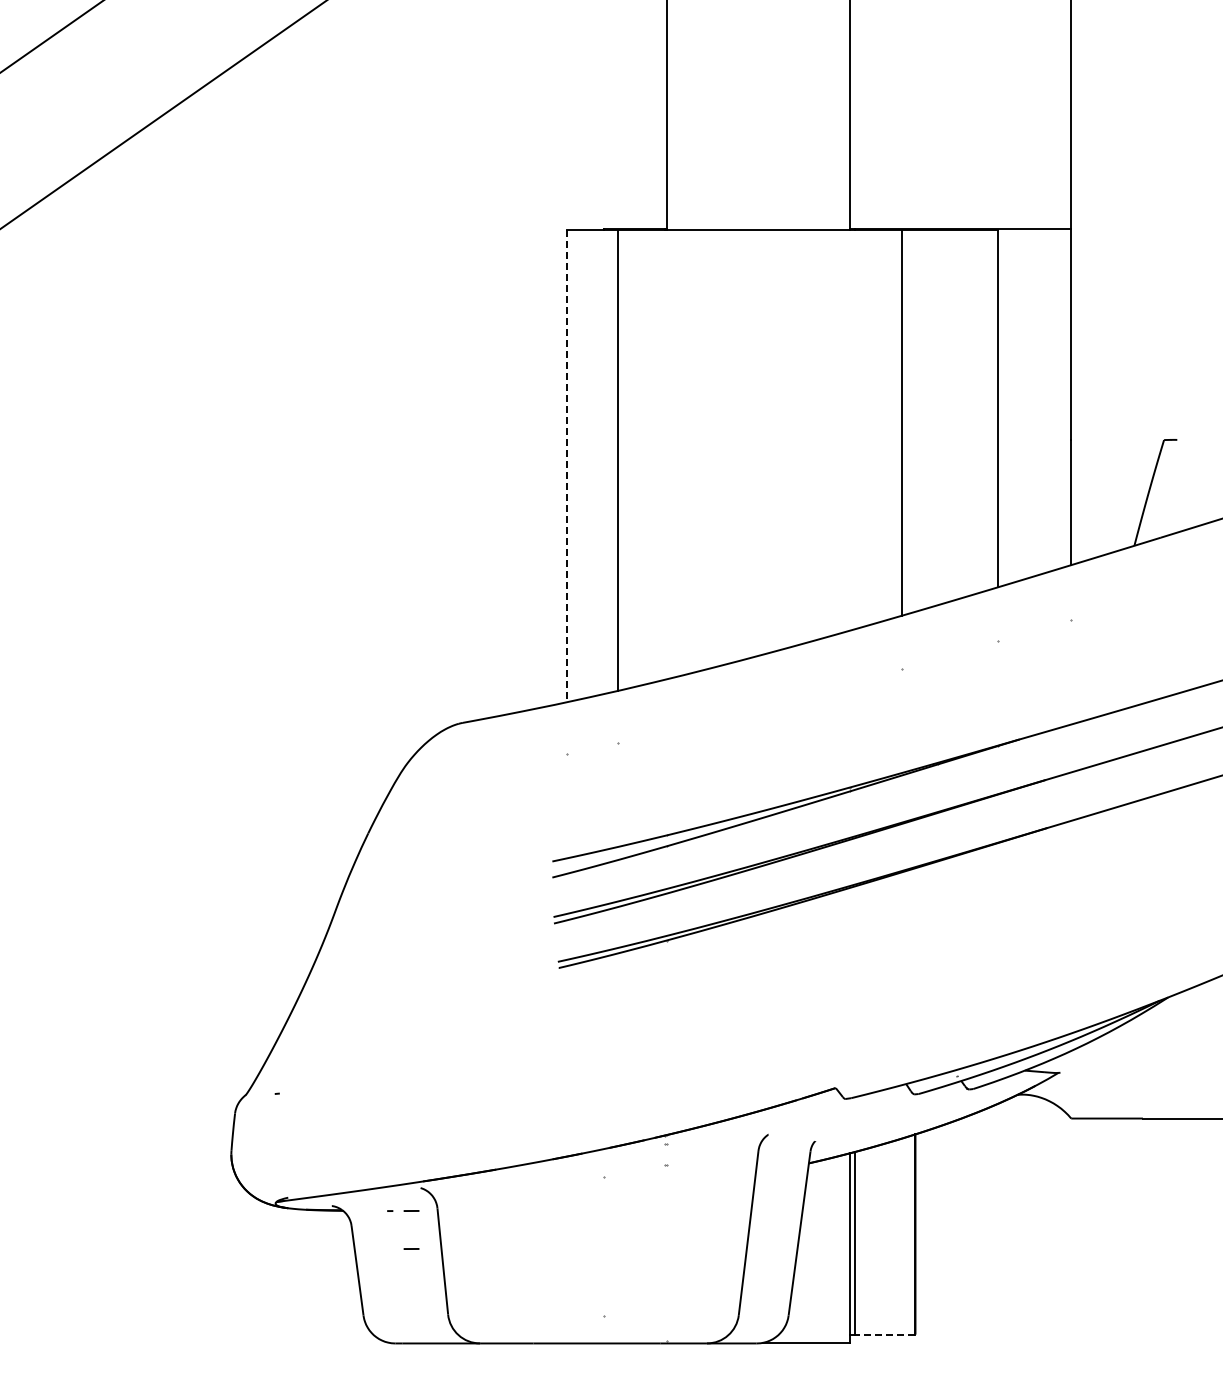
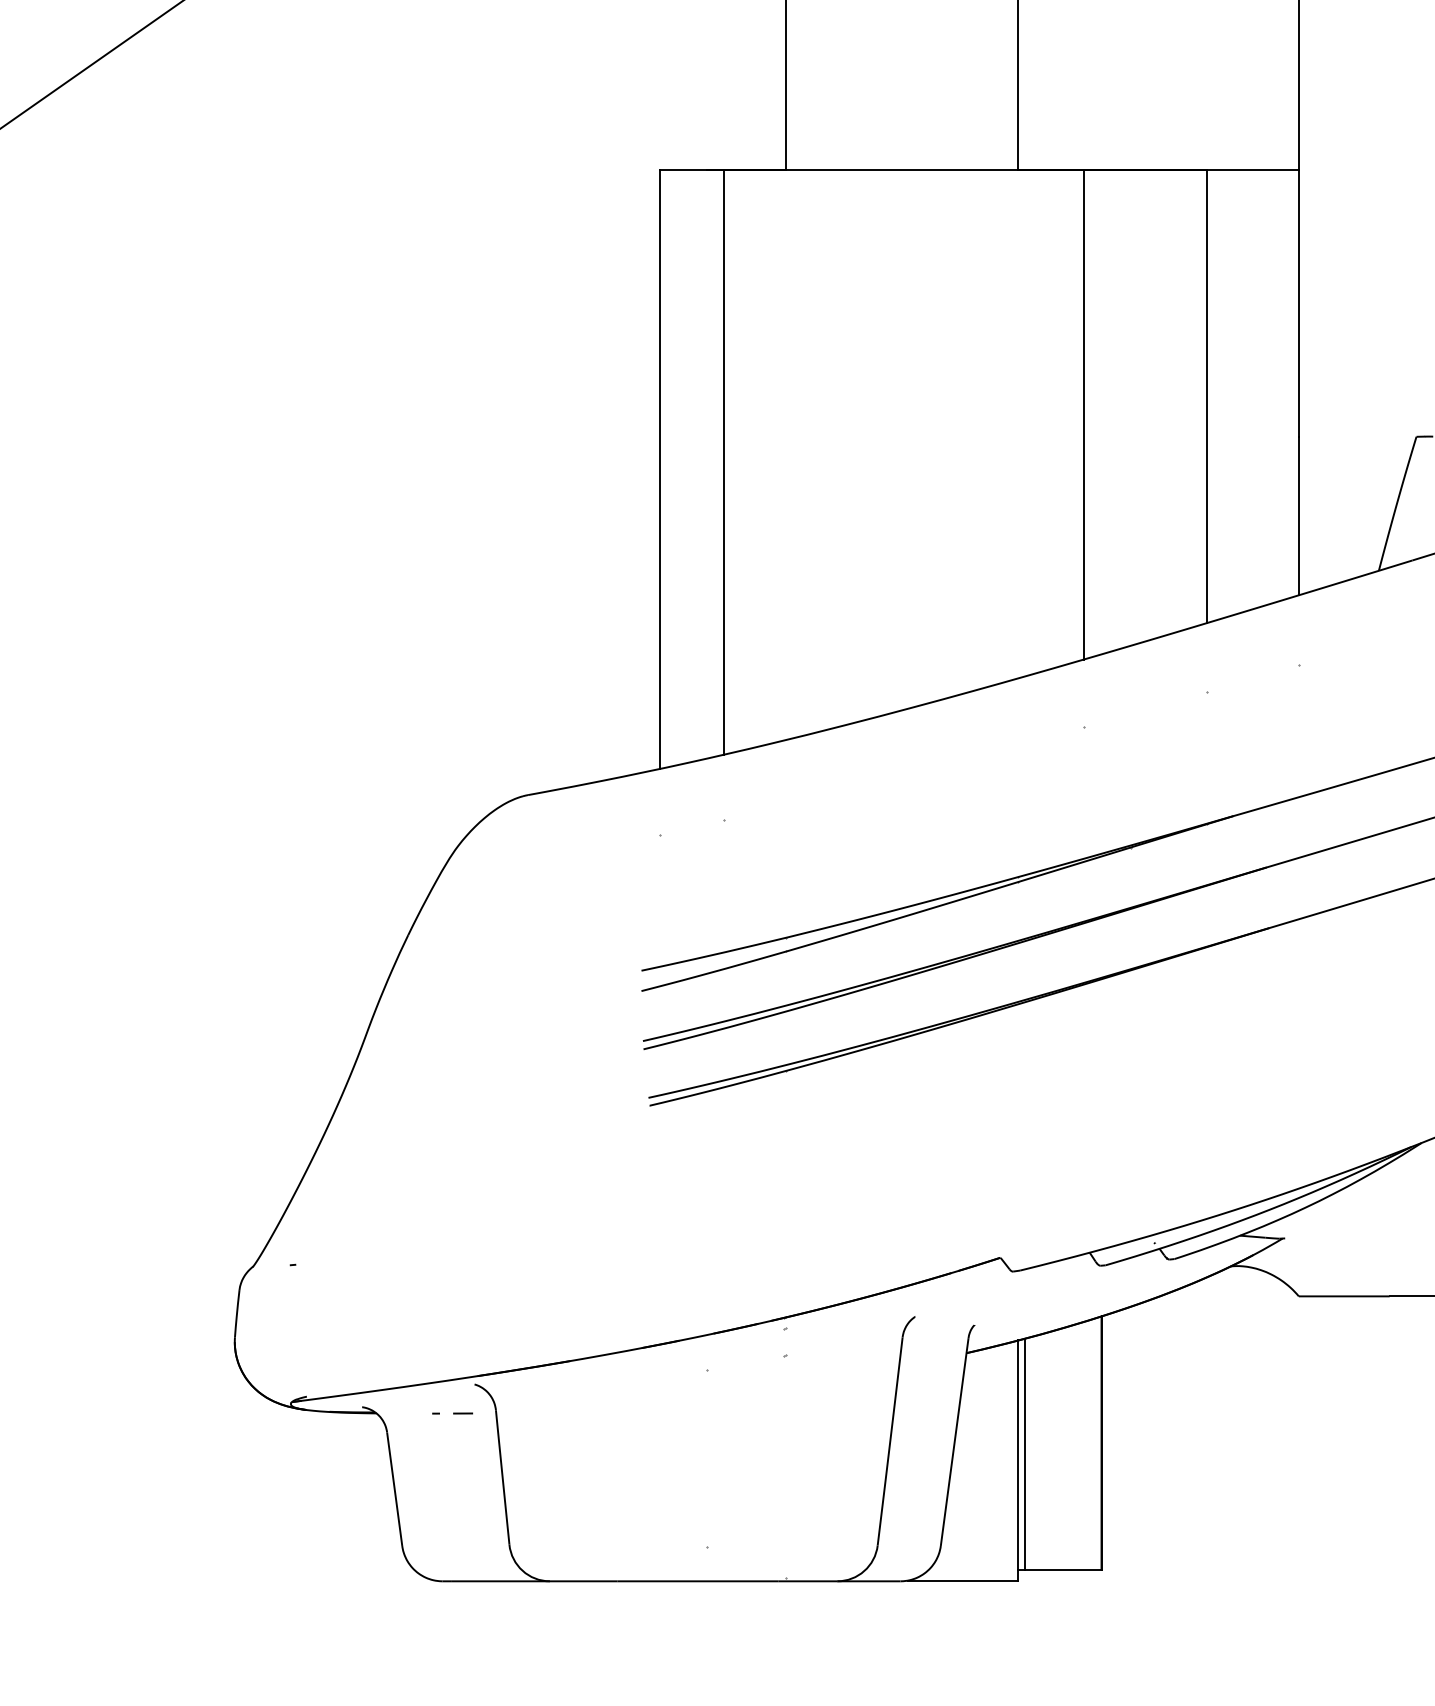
line: (566, 466) -> (659, 470), dashed -> solid
line: (411, 1248) -> (463, 1461), removed
line: (884, 1334) -> (1062, 1569), dashed -> solid

